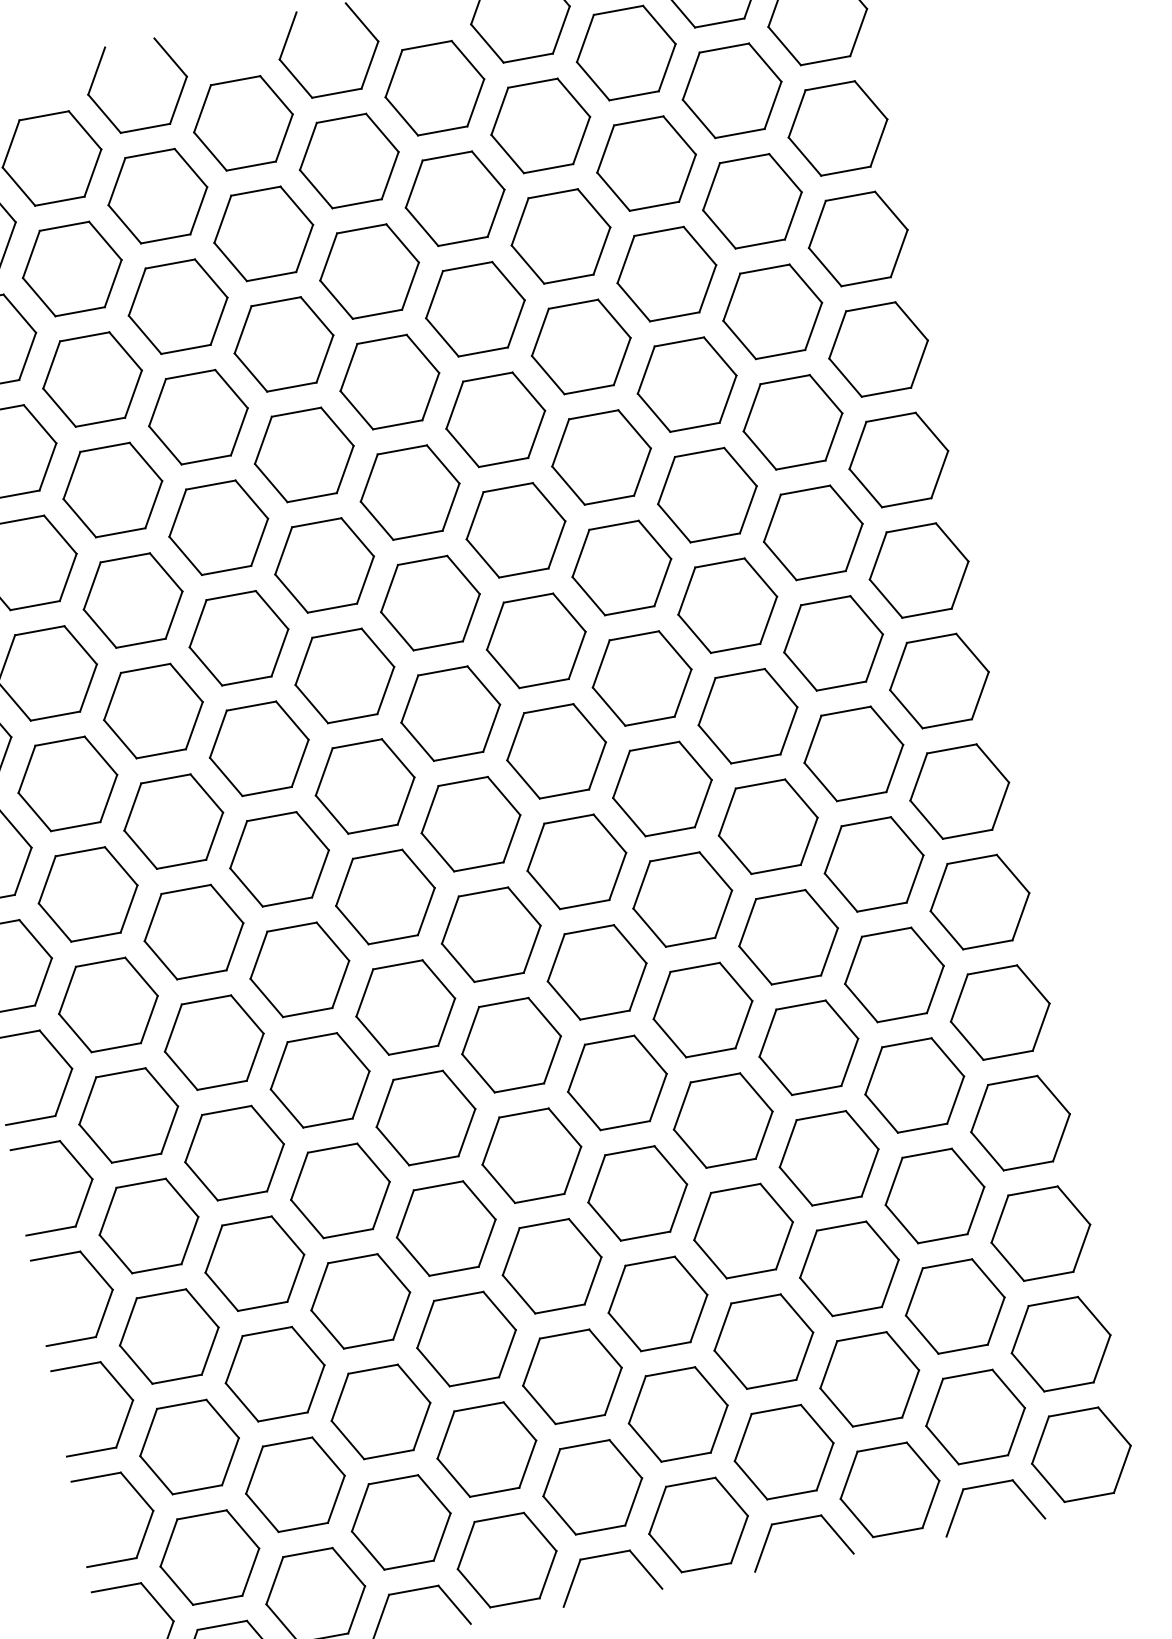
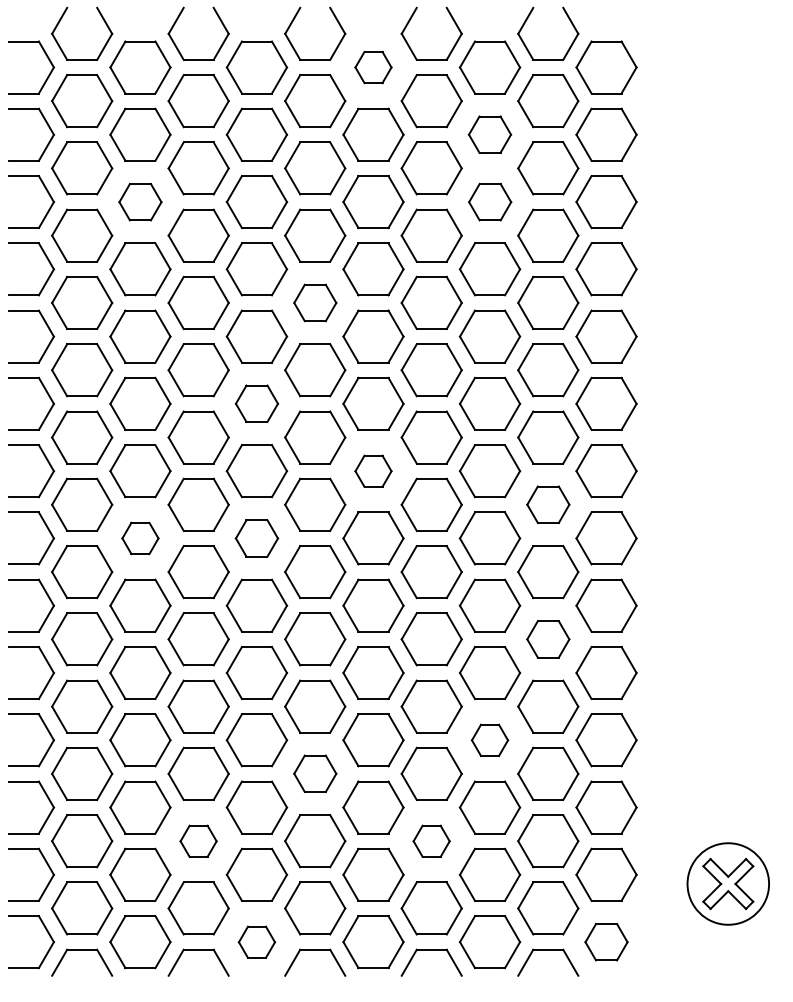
part: (434, 88) -> (373, 67), size x0.6
part: (645, 163) -> (489, 134), size x0.7
part: (667, 274) -> (490, 202), size x0.7
part: (92, 380) -> (140, 202), size x0.7
part: (410, 491) -> (315, 302), size x0.7
part: (343, 675) -> (256, 403), size x0.7
part: (556, 751) -> (373, 471), size x0.6
part: (854, 753) -> (548, 504), size x0.7
part: (384, 897) -> (256, 538), size x0.7
part: (194, 932) -> (140, 538), size x0.6
part: (894, 975) -> (548, 639), size x0.7
part: (828, 1158) -> (489, 740), size x0.6
part: (552, 1265) -> (315, 773), size x0.7
part: (763, 1342) -> (431, 841), size x0.6
part: (380, 1412) -> (198, 841), size x0.6
part: (1081, 1455) -> (606, 942), size x0.7
part: (506, 1560) -> (256, 942), size x0.6

